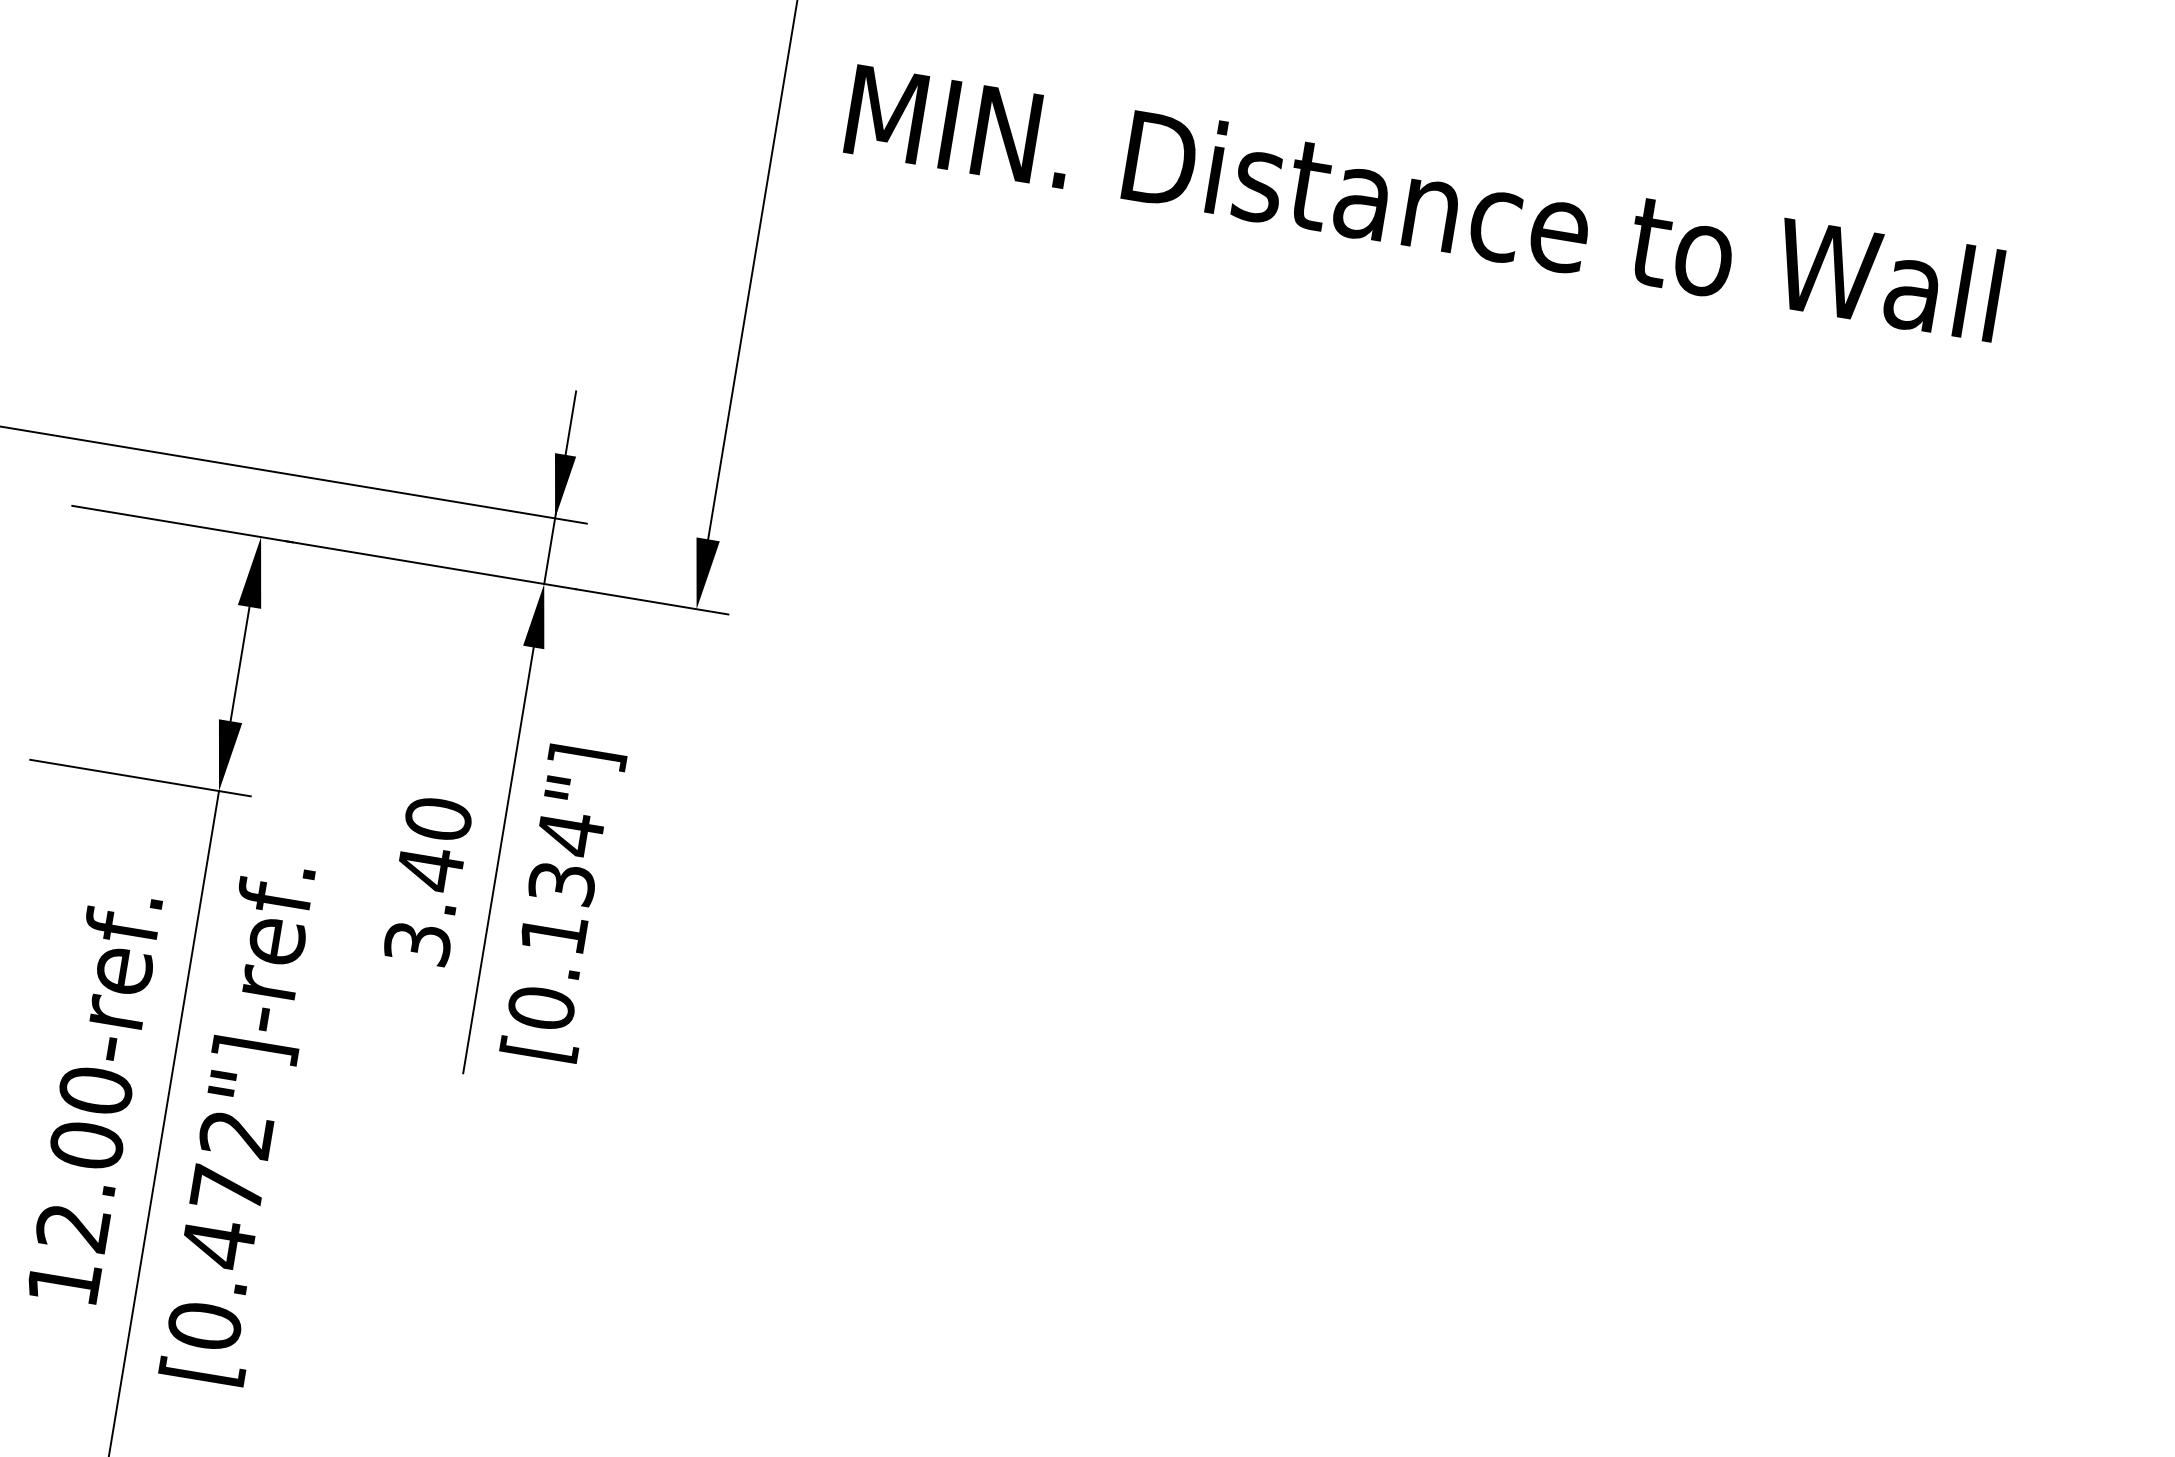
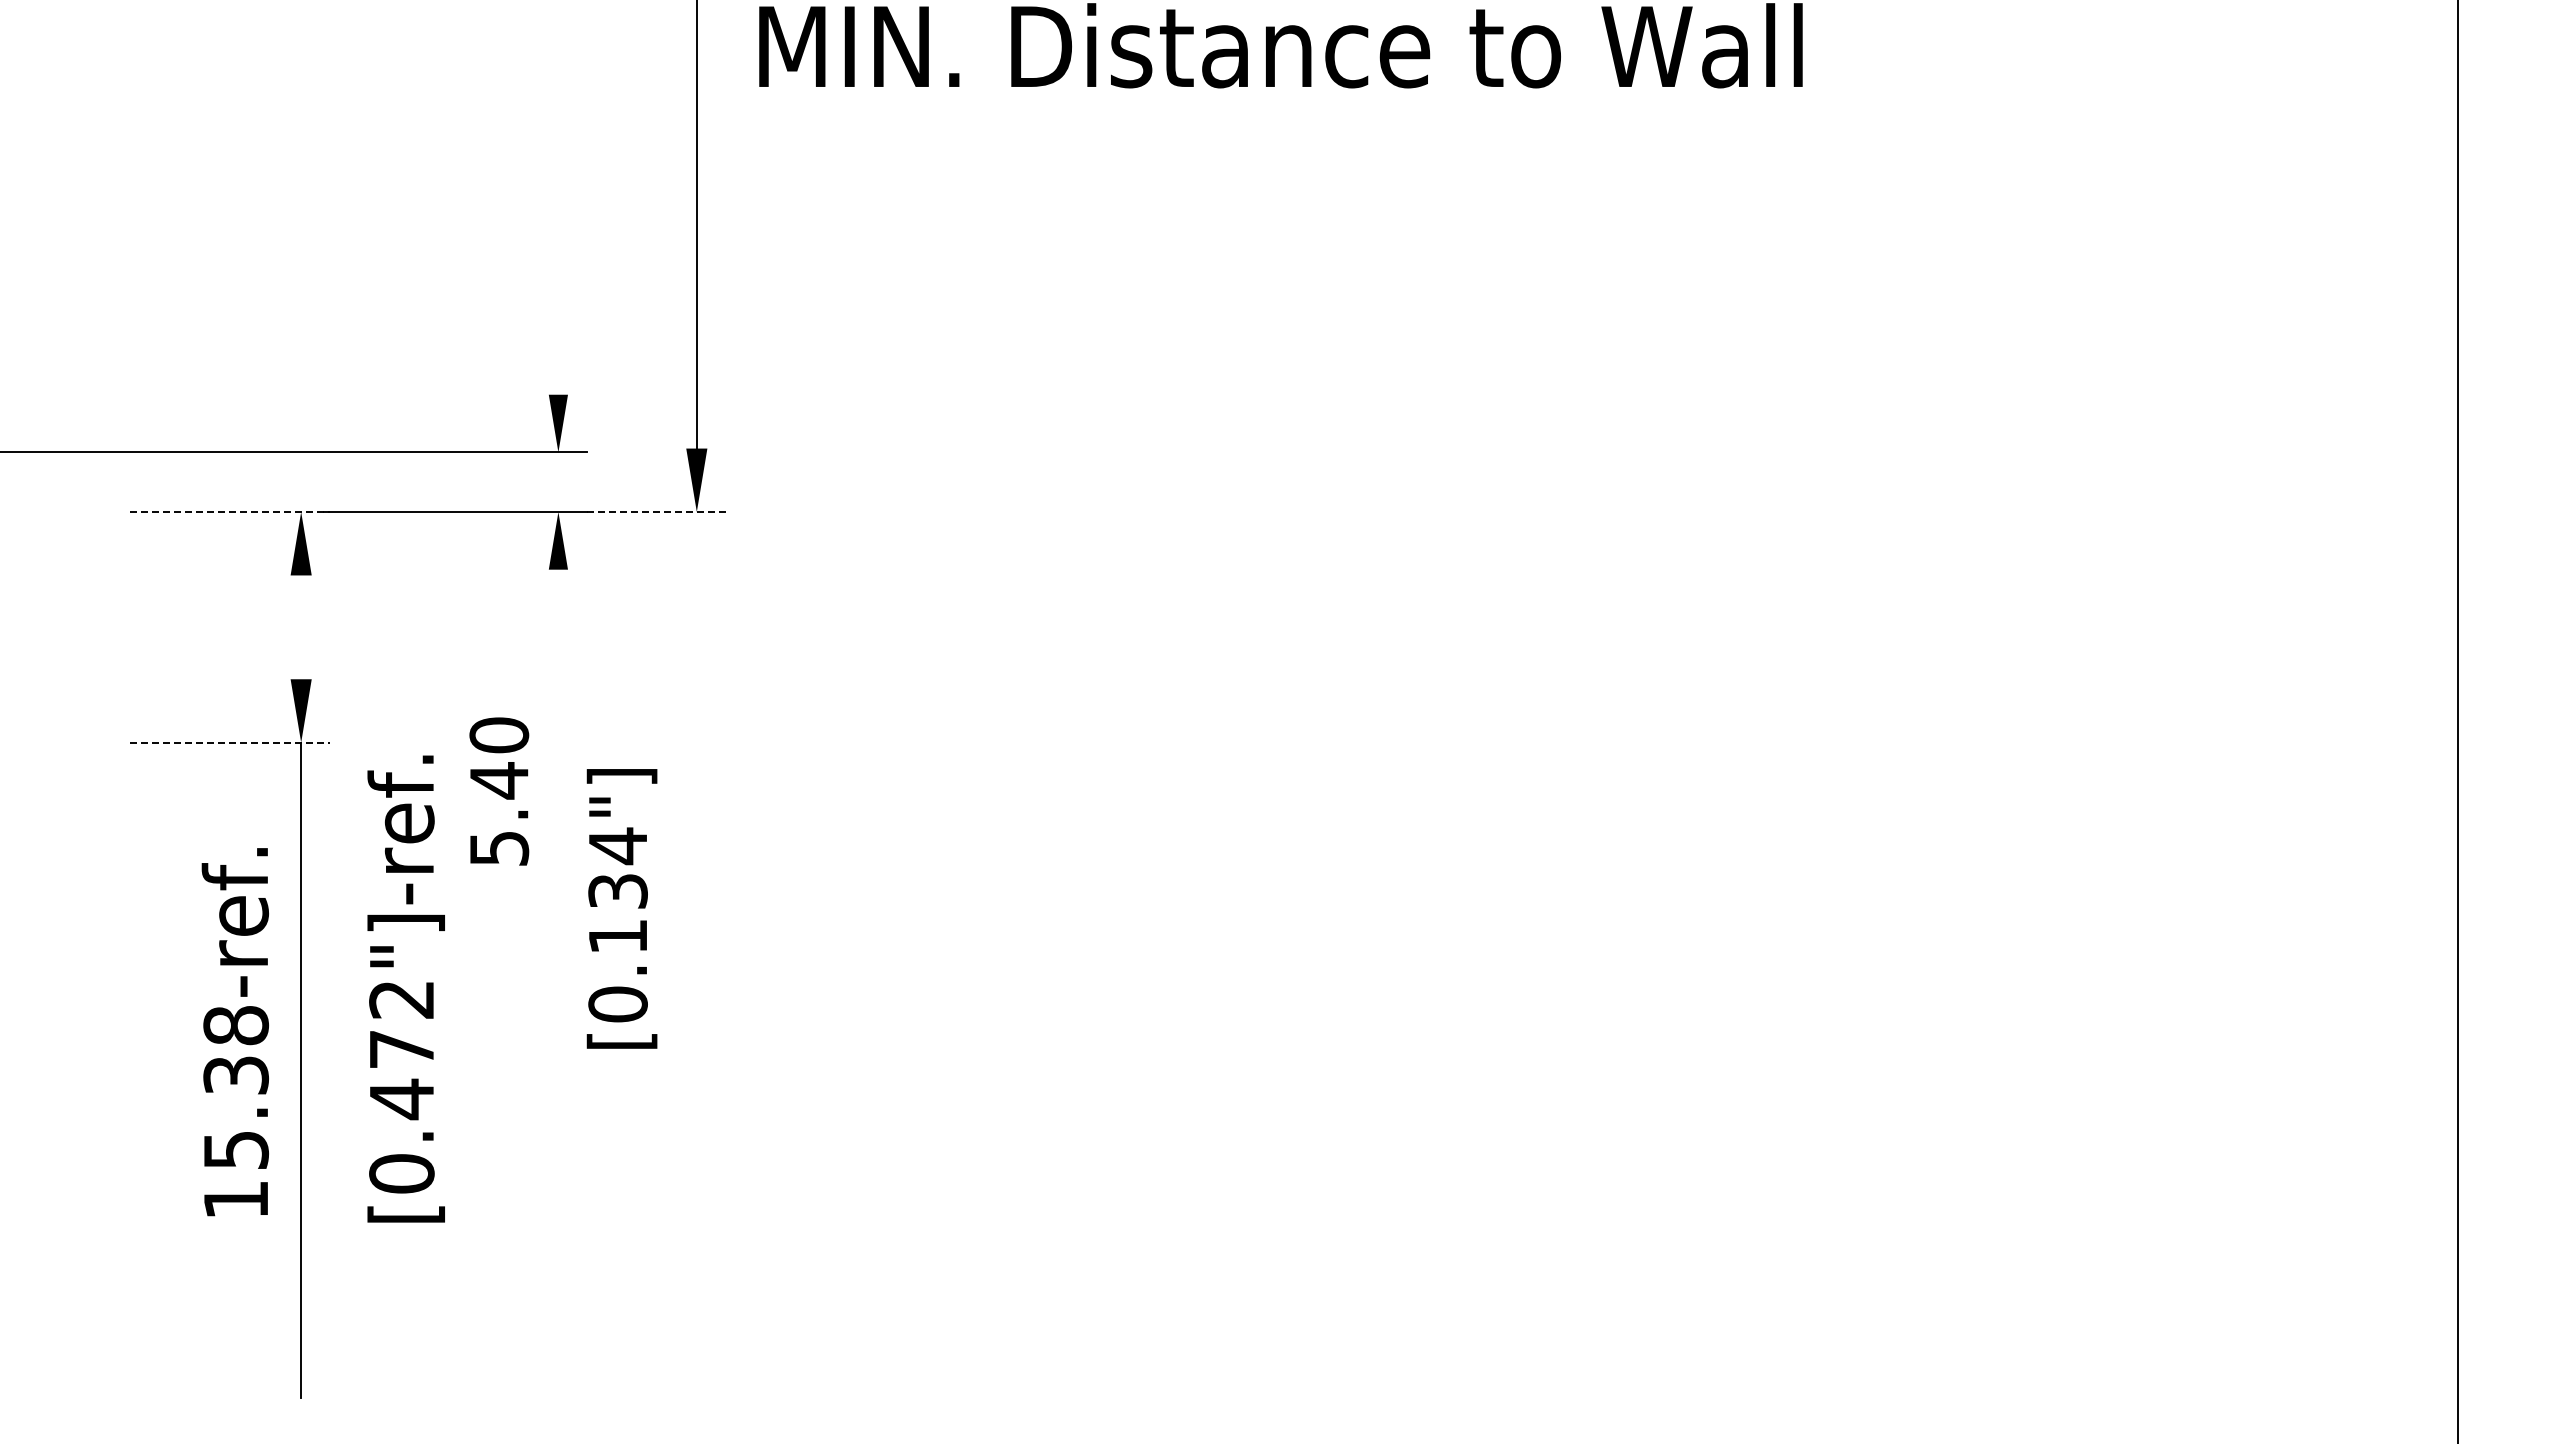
line: (571, 422) -> (558, 365), removed
line: (183, 524) -> (230, 512), solid -> dashed
line: (550, 544) -> (558, 476), removed
line: (652, 602) -> (656, 512), solid -> dashed
line: (240, 664) -> (301, 627), removed
line: (141, 777) -> (230, 742), solid -> dashed
line: (498, 859) -> (558, 762), removed
text: (562, 903) -> (621, 908), moved
text: (416, 943) -> (498, 848), 3.40 -> 5.40
text: (242, 1122) -> (405, 988), moved
text: (83, 1158) -> (235, 1087), 12.00-ref. -> 15.38-ref.

